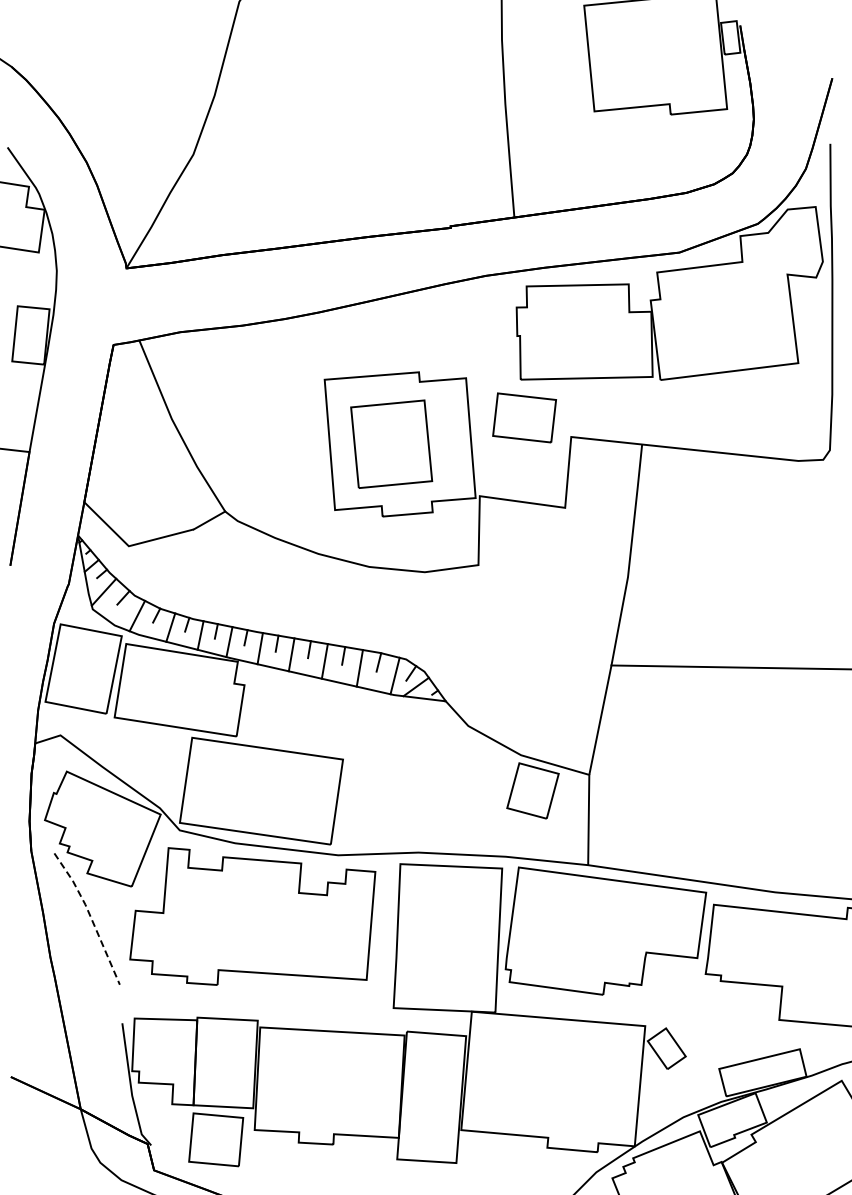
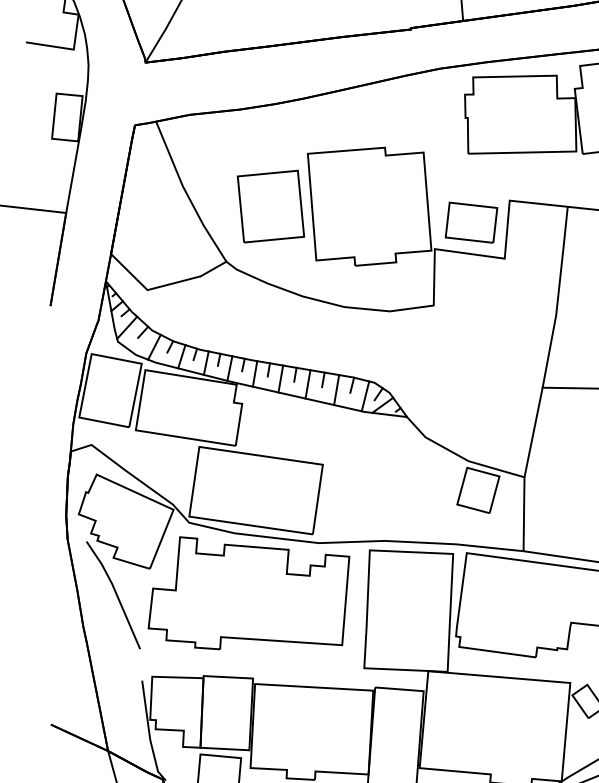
part: (524, 417) -> (471, 222), moved
part: (391, 443) -> (270, 205), moved
line: (90, 915) -> (116, 592), dashed -> solid

